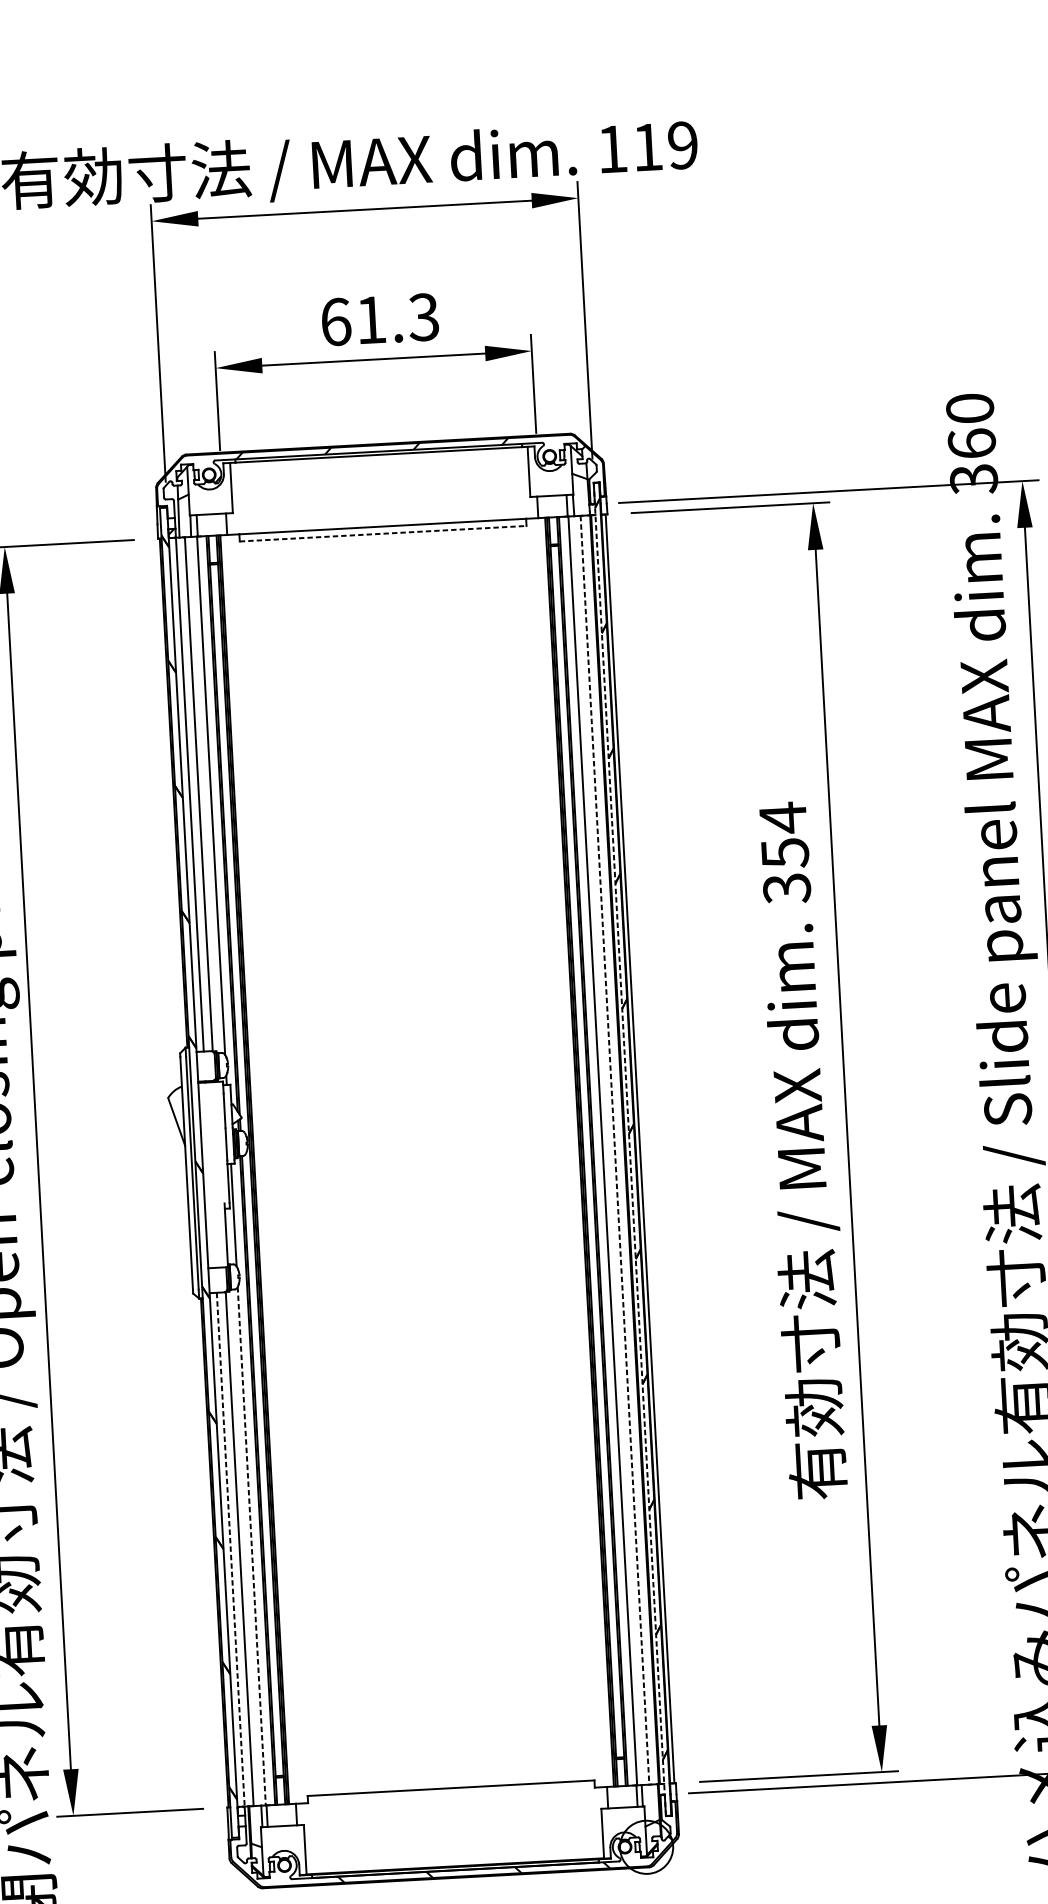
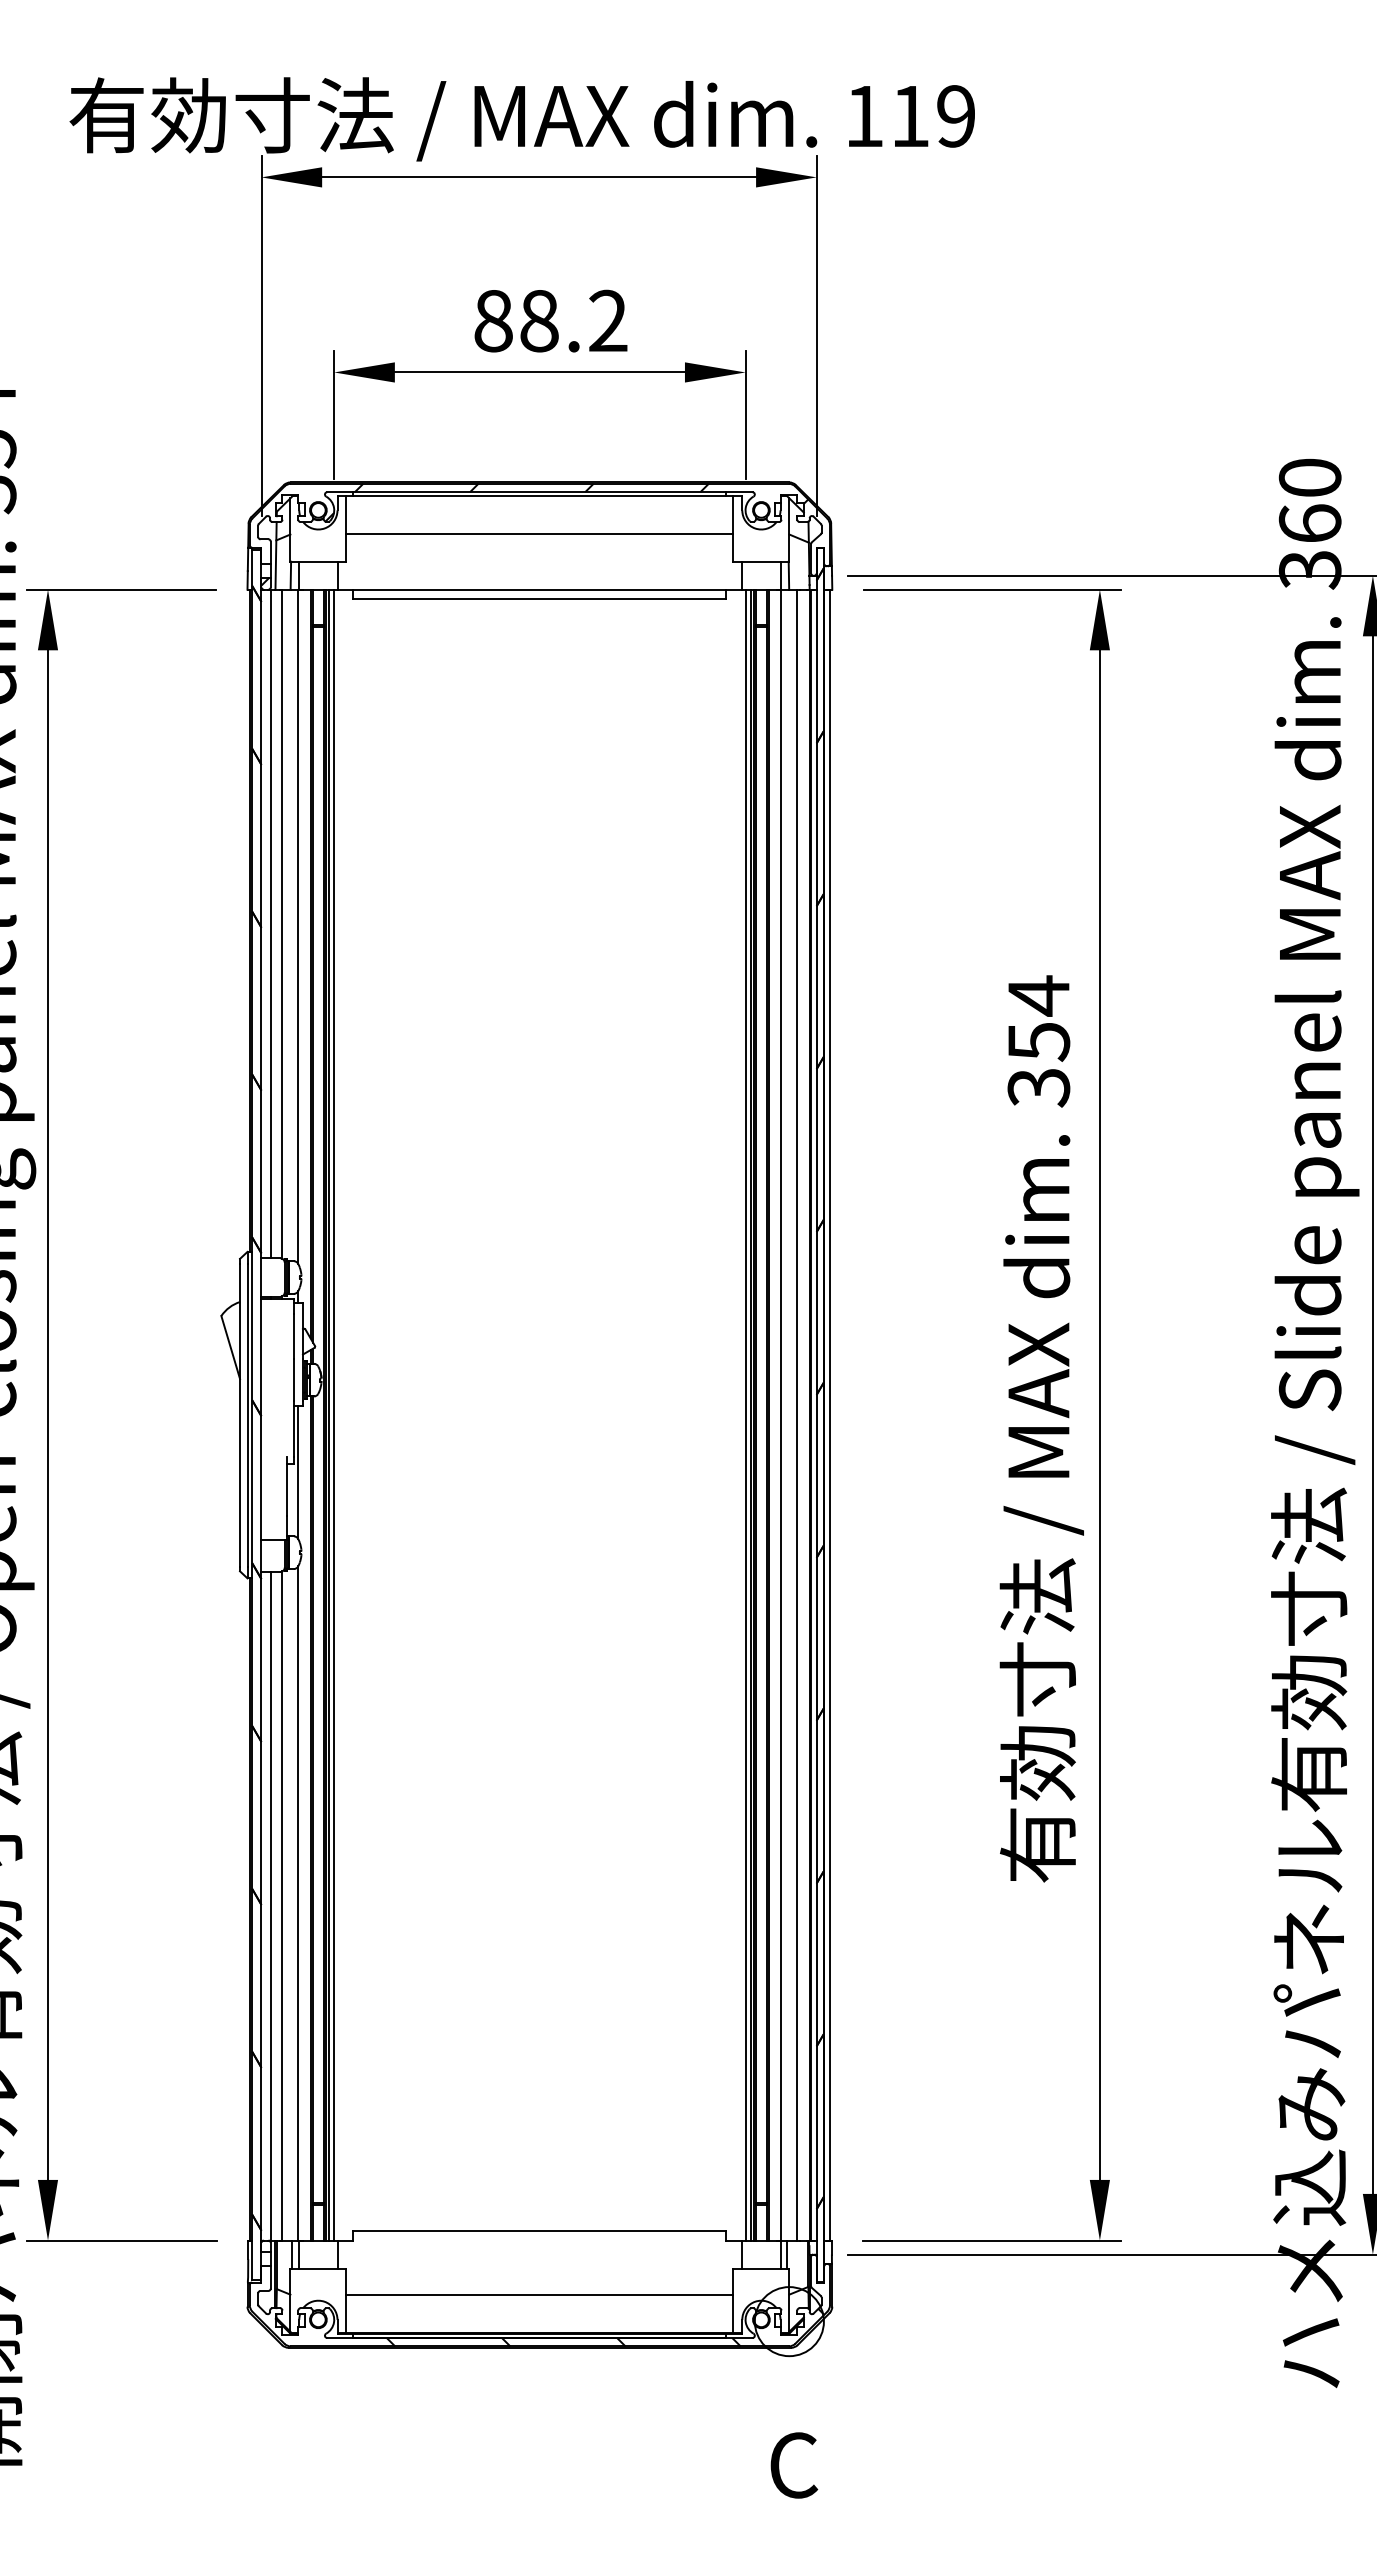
text: (379, 319) -> (550, 320), 61.3 -> 88.2
line: (380, 483) -> (539, 533), added
line: (382, 534) -> (539, 599), dashed -> solid
line: (629, 1149) -> (816, 1415), dashed -> solid
line: (615, 1150) -> (797, 1415), dashed -> solid
line: (575, 1151) -> (745, 1414), added
line: (259, 1169) -> (334, 1414), added
line: (251, 1546) -> (298, 1903), dashed -> solid
line: (230, 1549) -> (270, 1906), dashed -> solid
line: (453, 1837) -> (539, 2295), added

